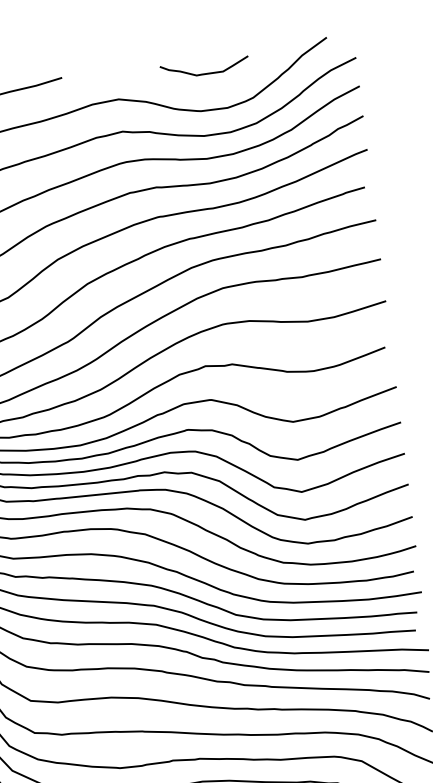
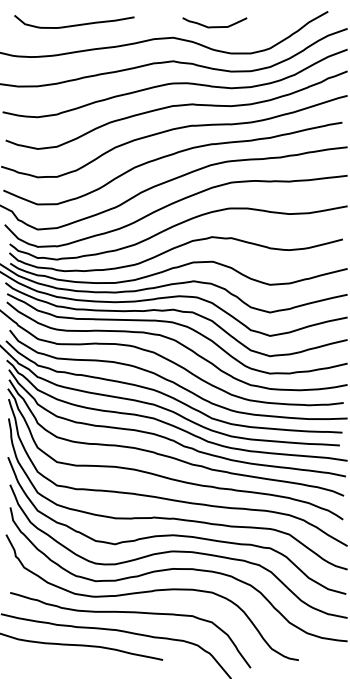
curve: (204, 73) -> (214, 26), moved

